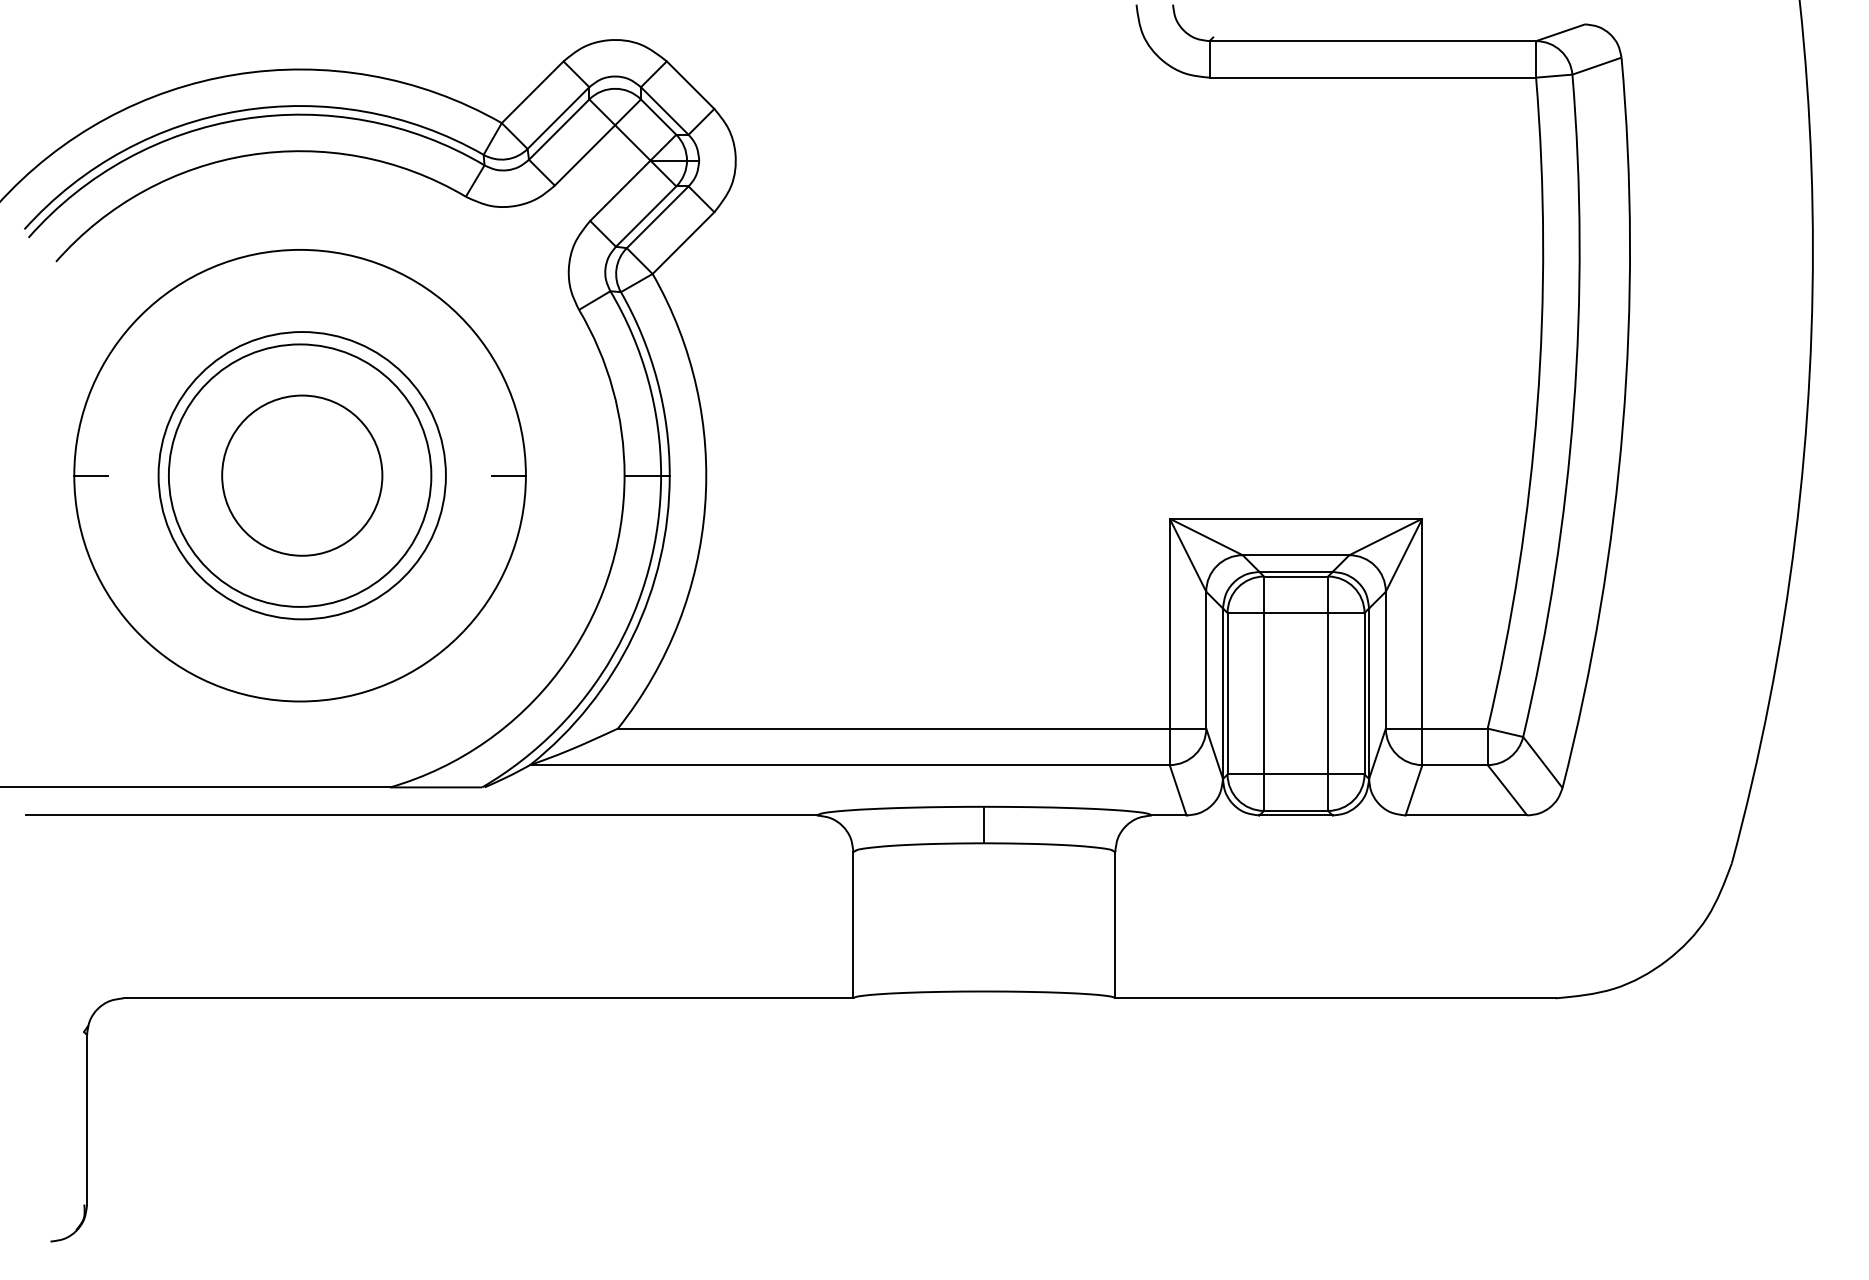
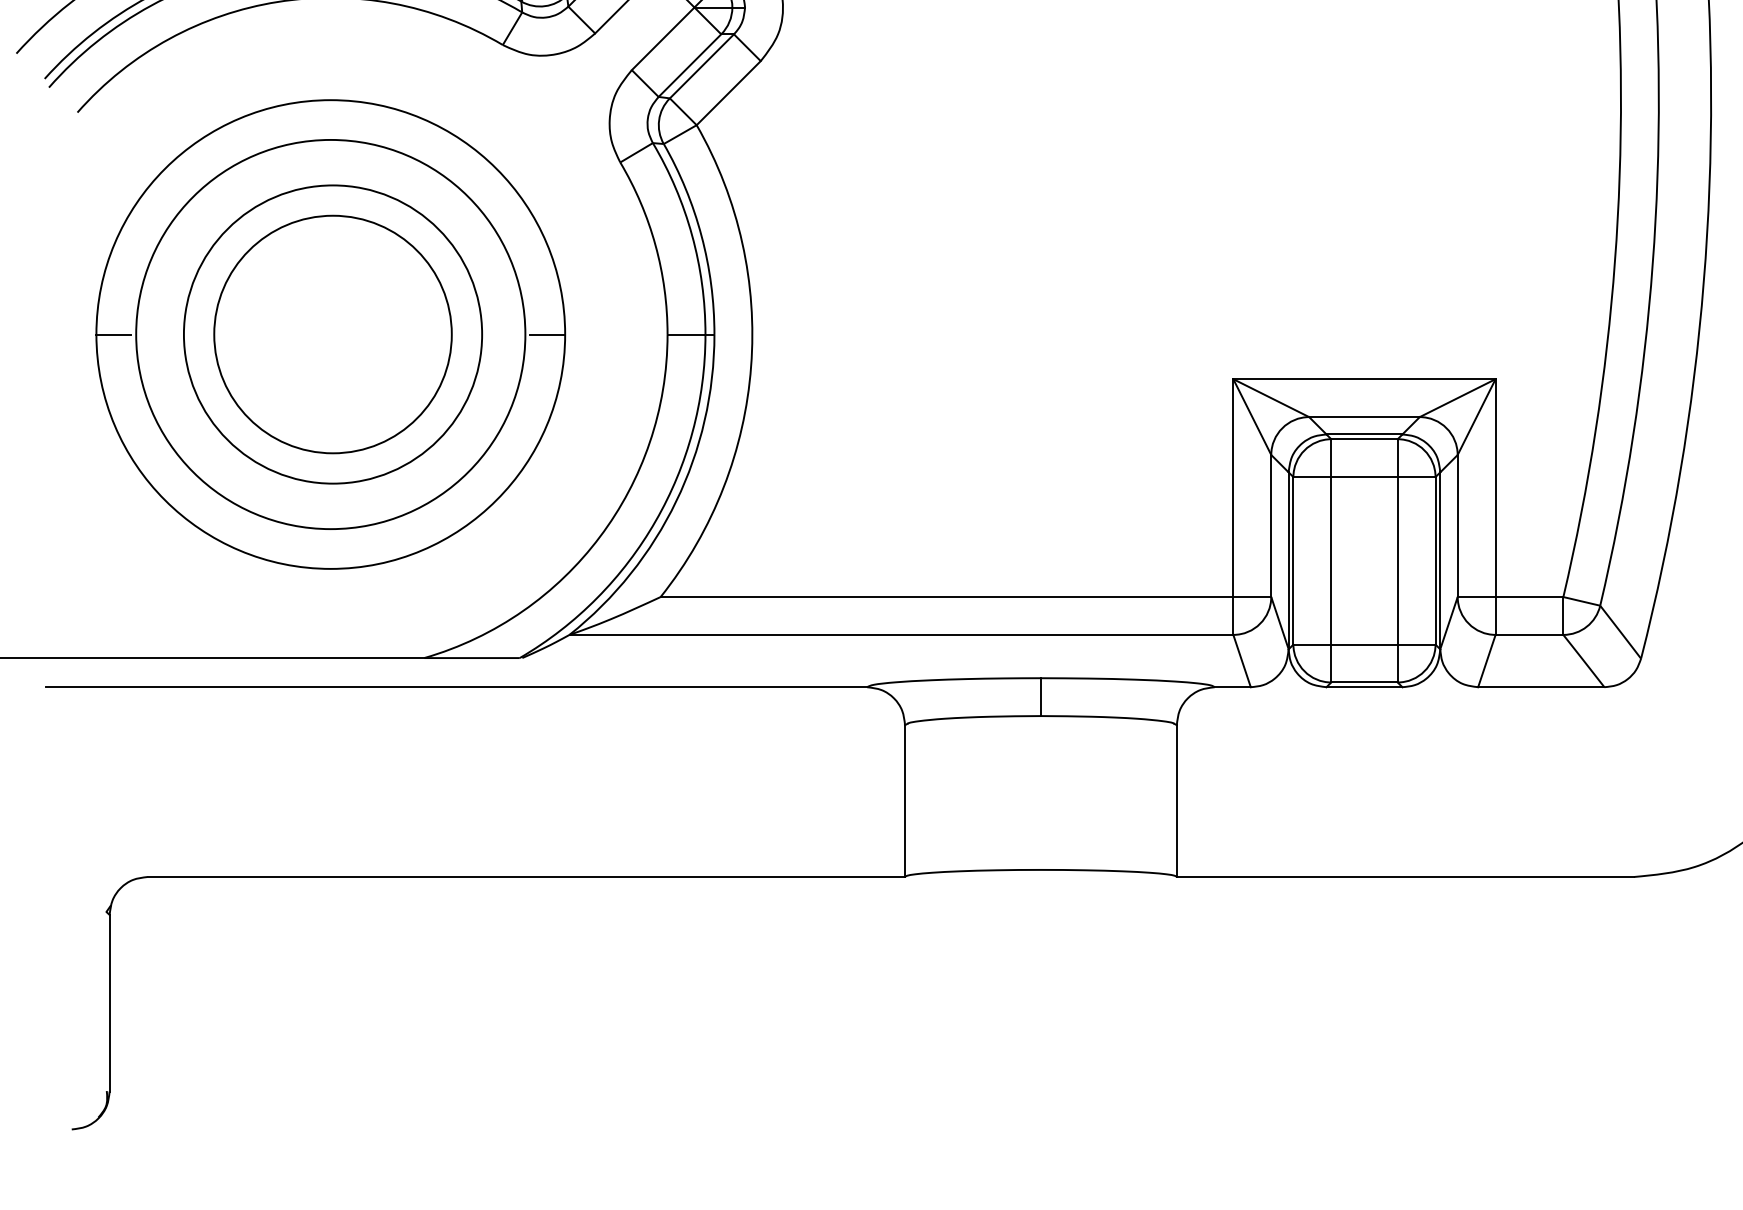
circle: (299, 475) -> (330, 334), size x1.43
circle: (301, 475) -> (332, 334), size x1.43

